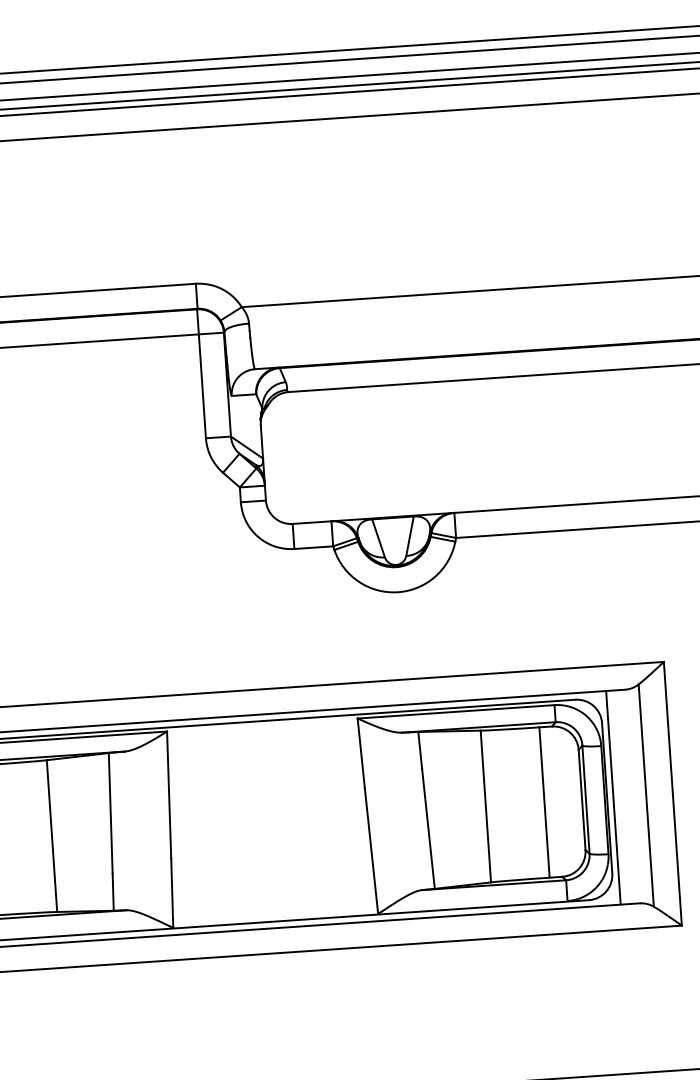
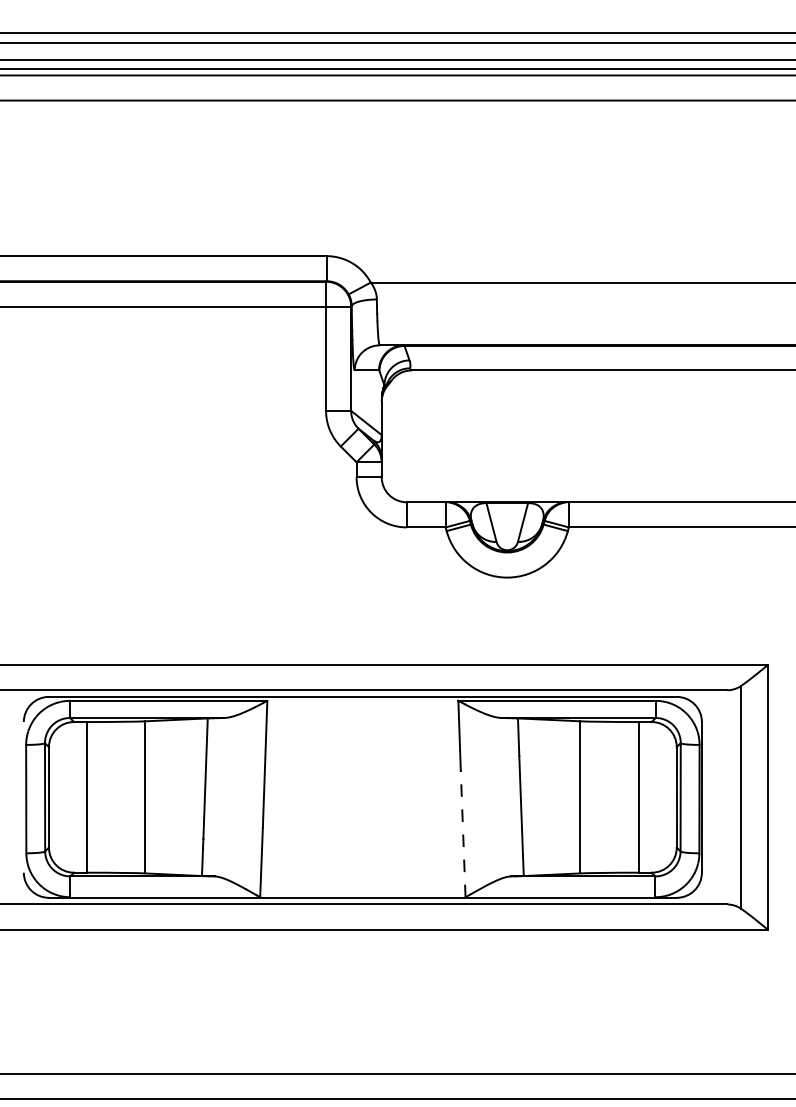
line: (613, 797) -> (708, 797), removed
line: (371, 850) -> (463, 833), solid -> dashed

